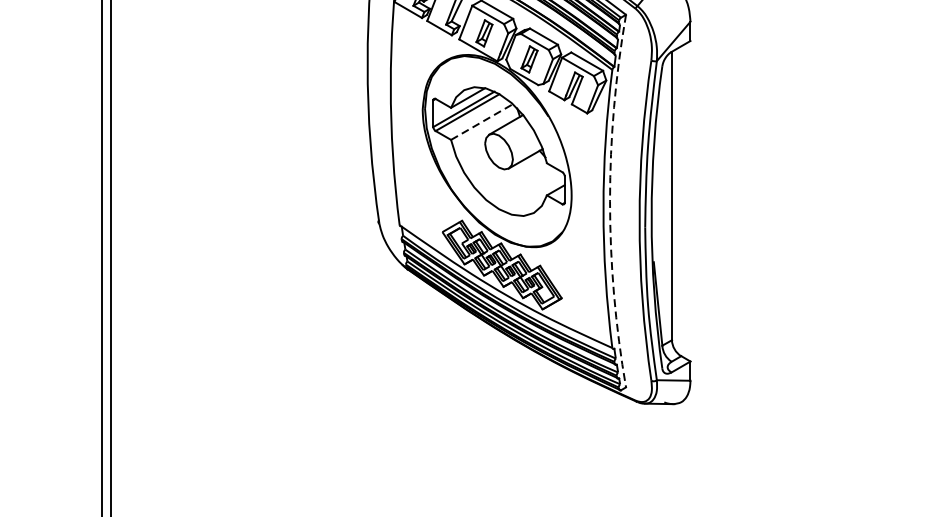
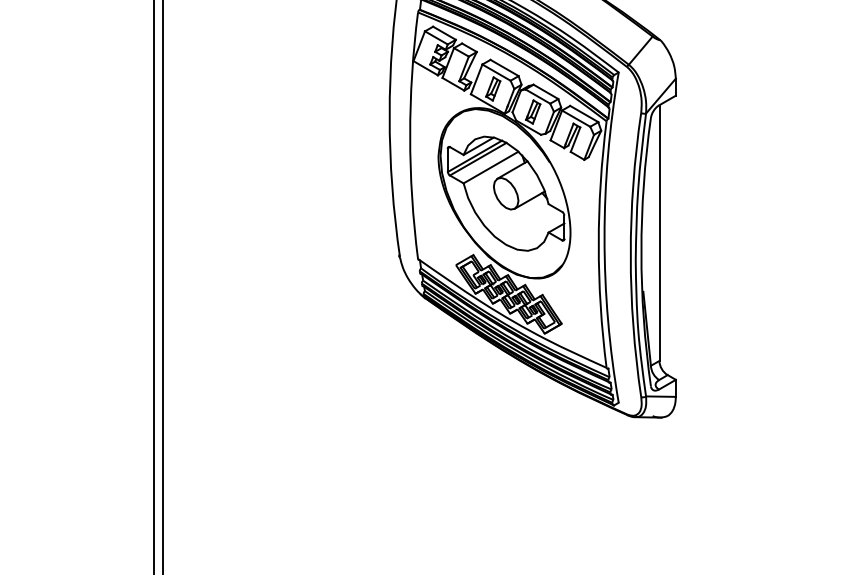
line: (482, 121) -> (491, 167), dashed -> solid
arc: (609, 200) -> (604, 237), dashed -> solid

